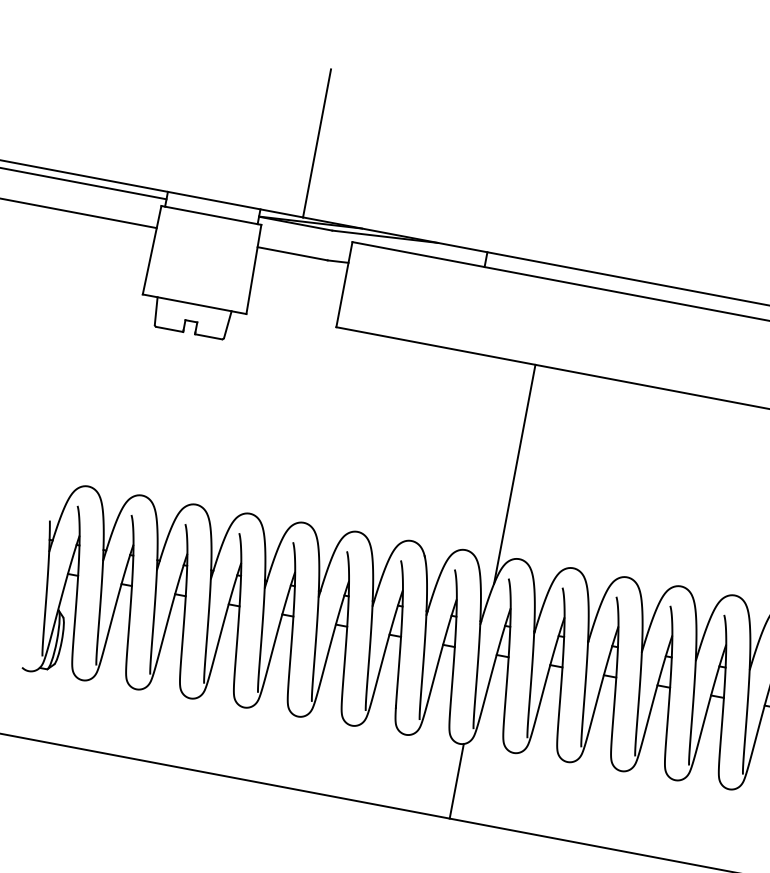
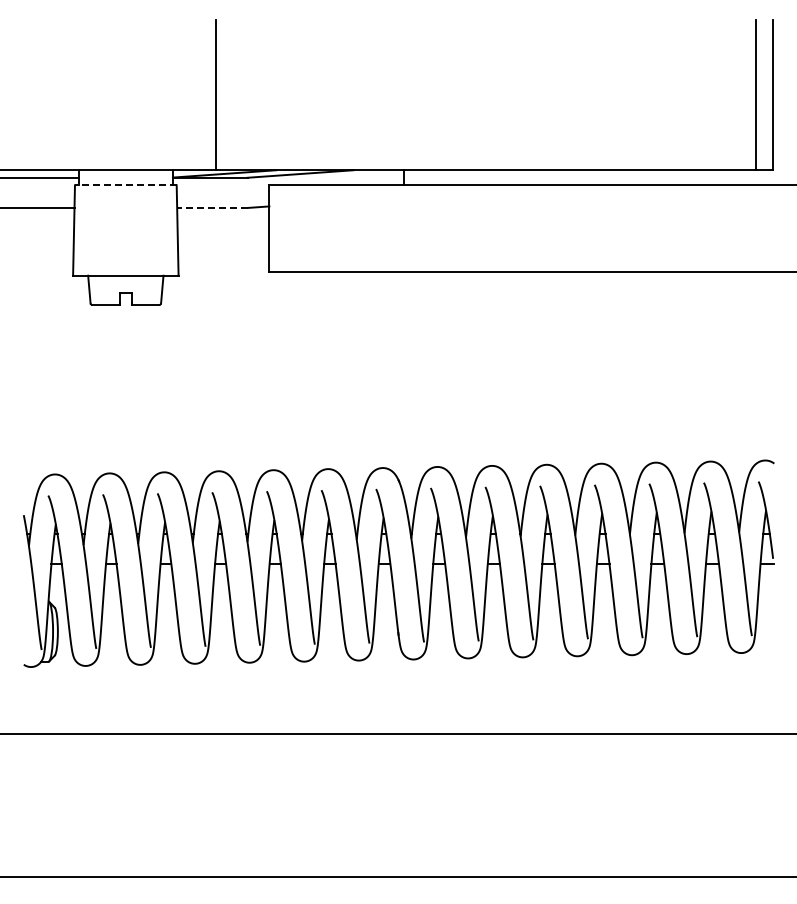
line: (211, 215) -> (125, 185), solid -> dashed
line: (292, 253) -> (212, 207), solid -> dashed
line: (515, 473) -> (472, 382), removed
line: (457, 781) -> (472, 695), removed

